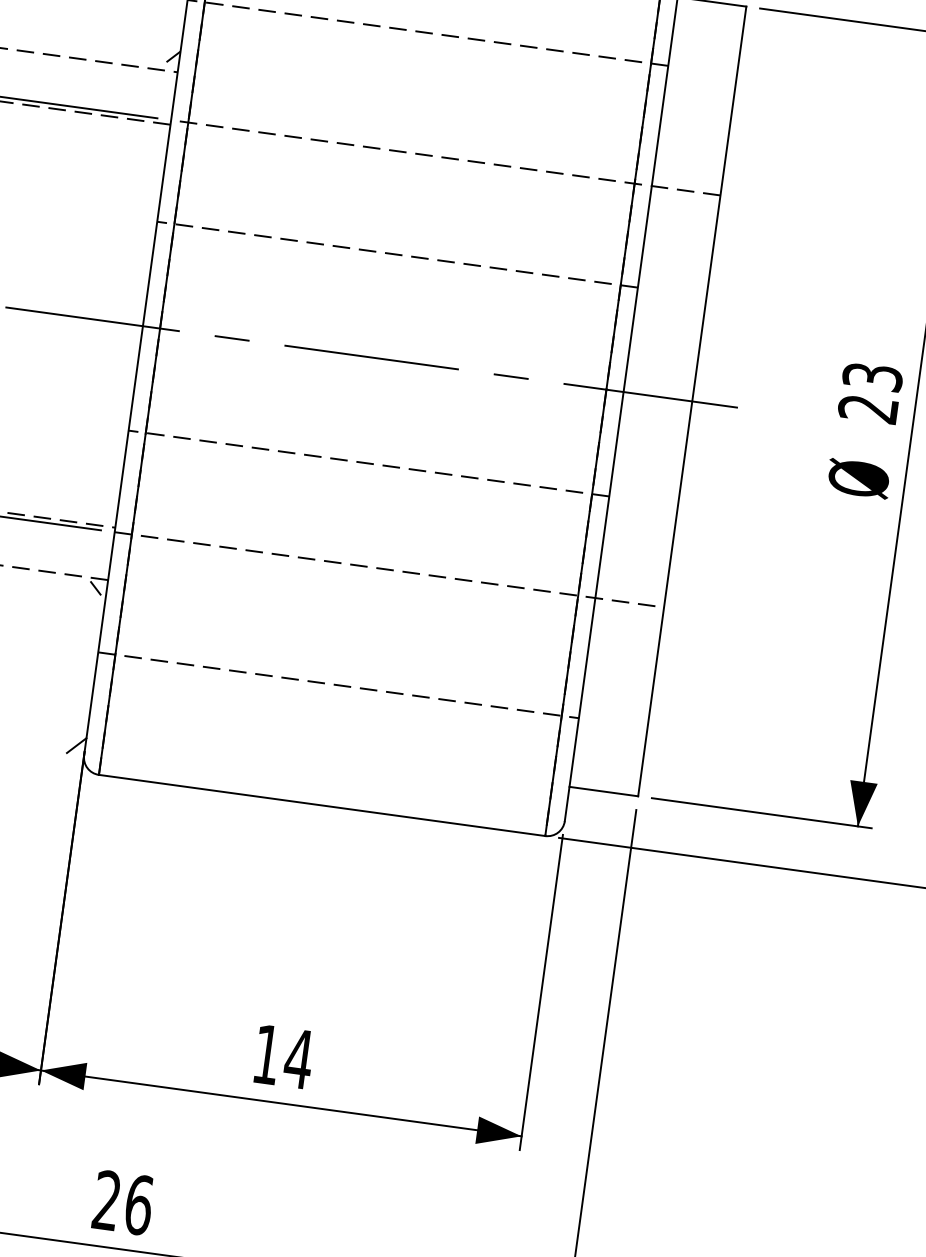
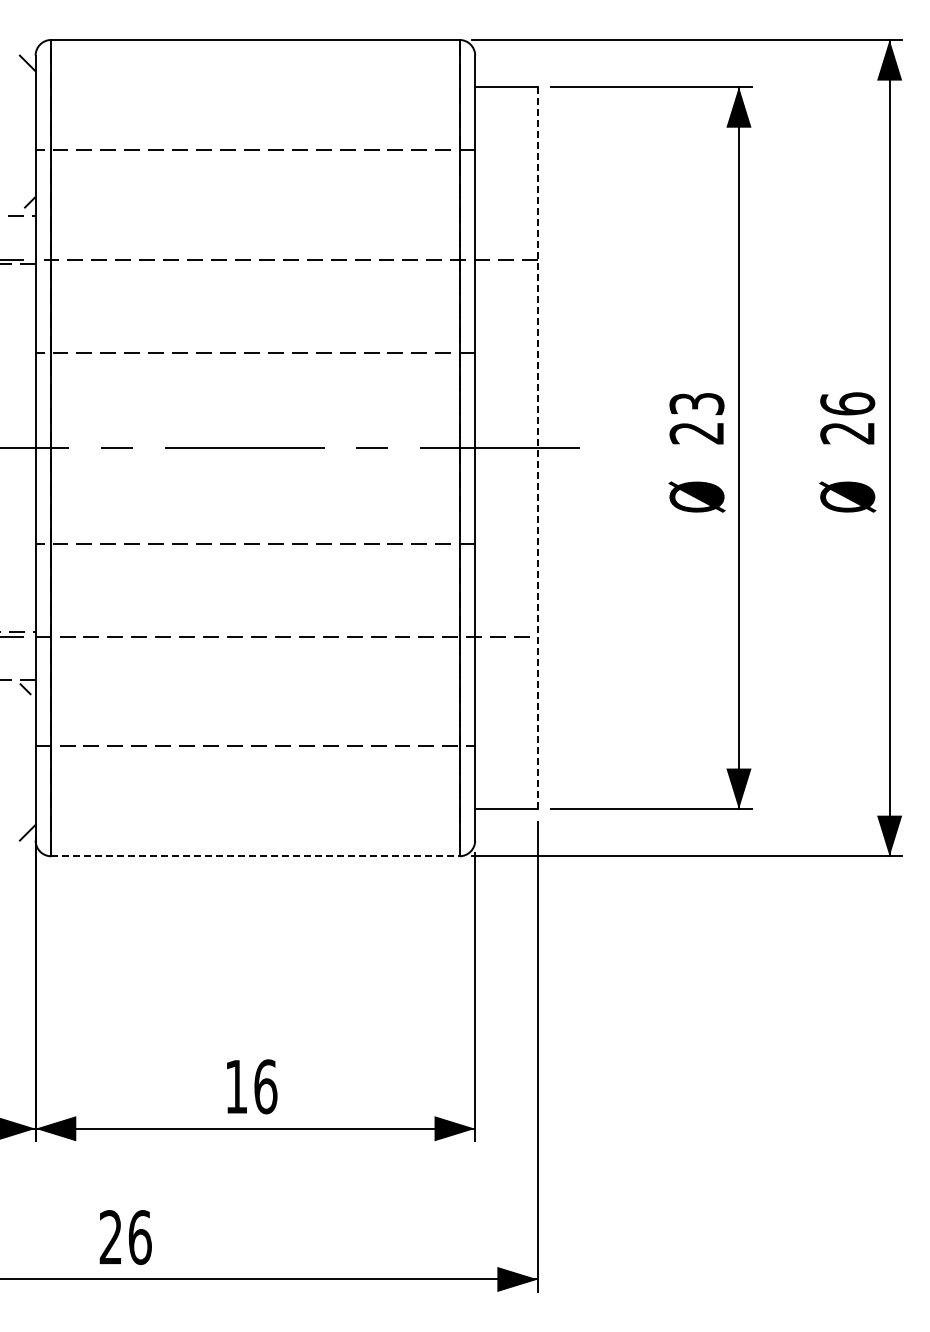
line: (692, 401) -> (538, 448), solid -> dashed
line: (322, 805) -> (255, 856), solid -> dashed
text: (298, 1058) -> (265, 1086), 14 -> 16

